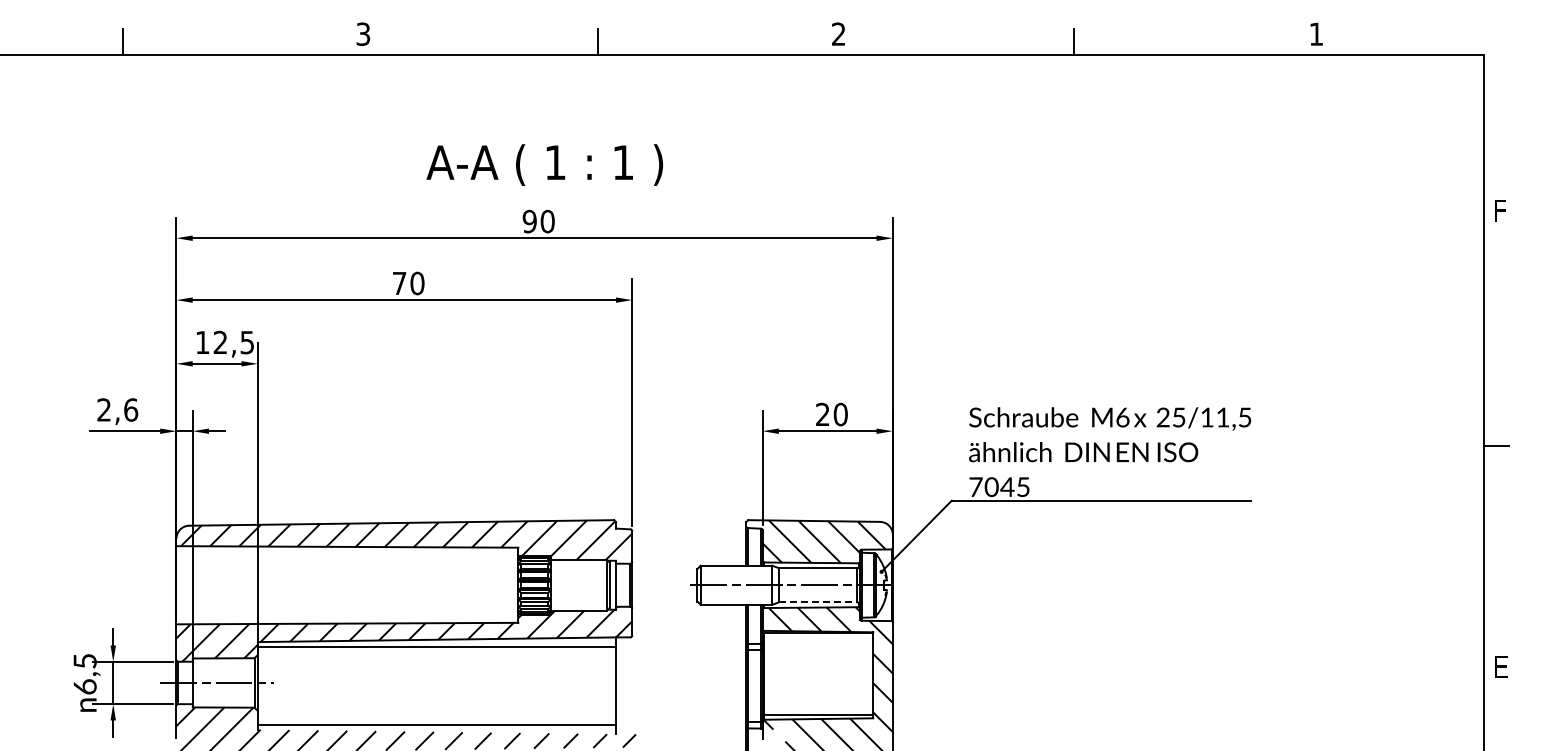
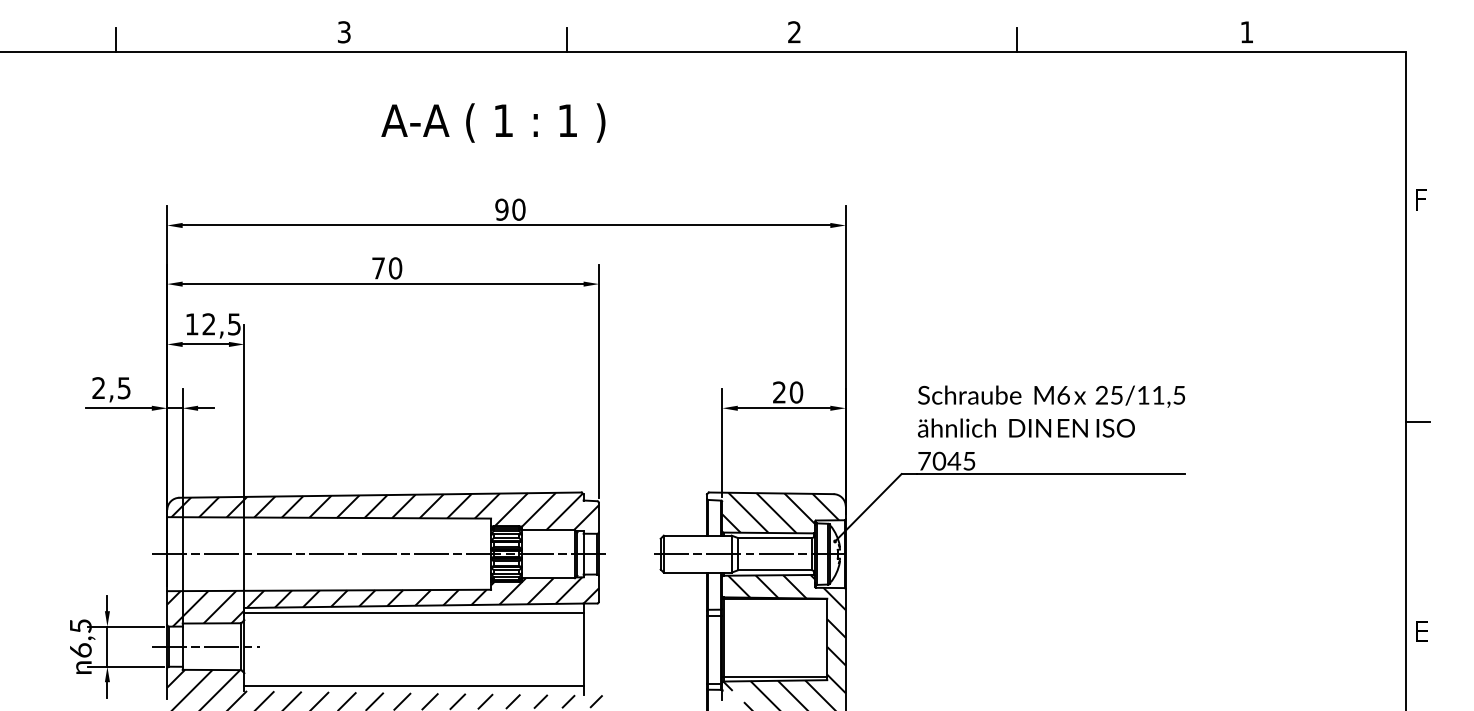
text: (544, 164) -> (493, 122), moved
text: (131, 409) -> (124, 387), 2,6 -> 2,5
line: (402, 585) -> (381, 554), added
line: (818, 602) -> (775, 570), dashed -> solid

